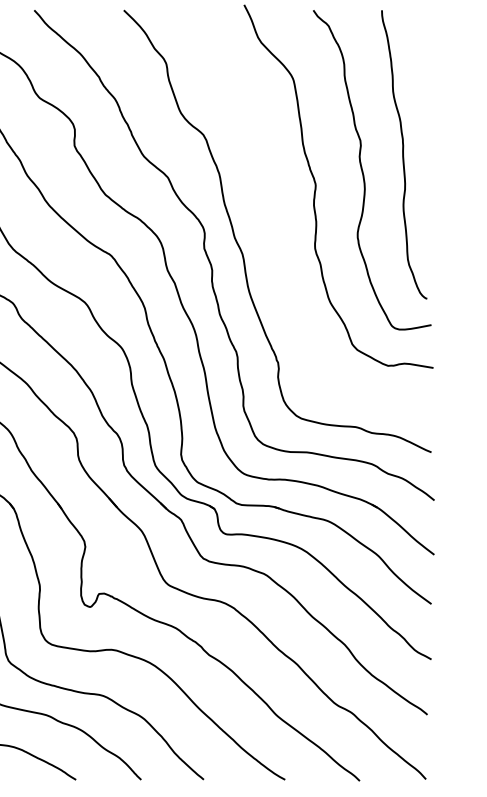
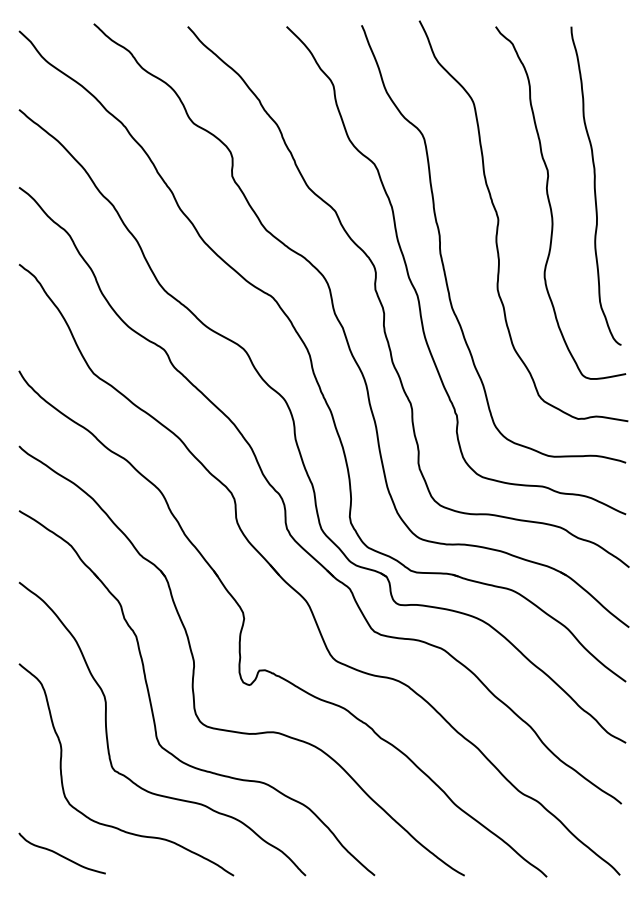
curve: (264, 213) -> (441, 250), added

